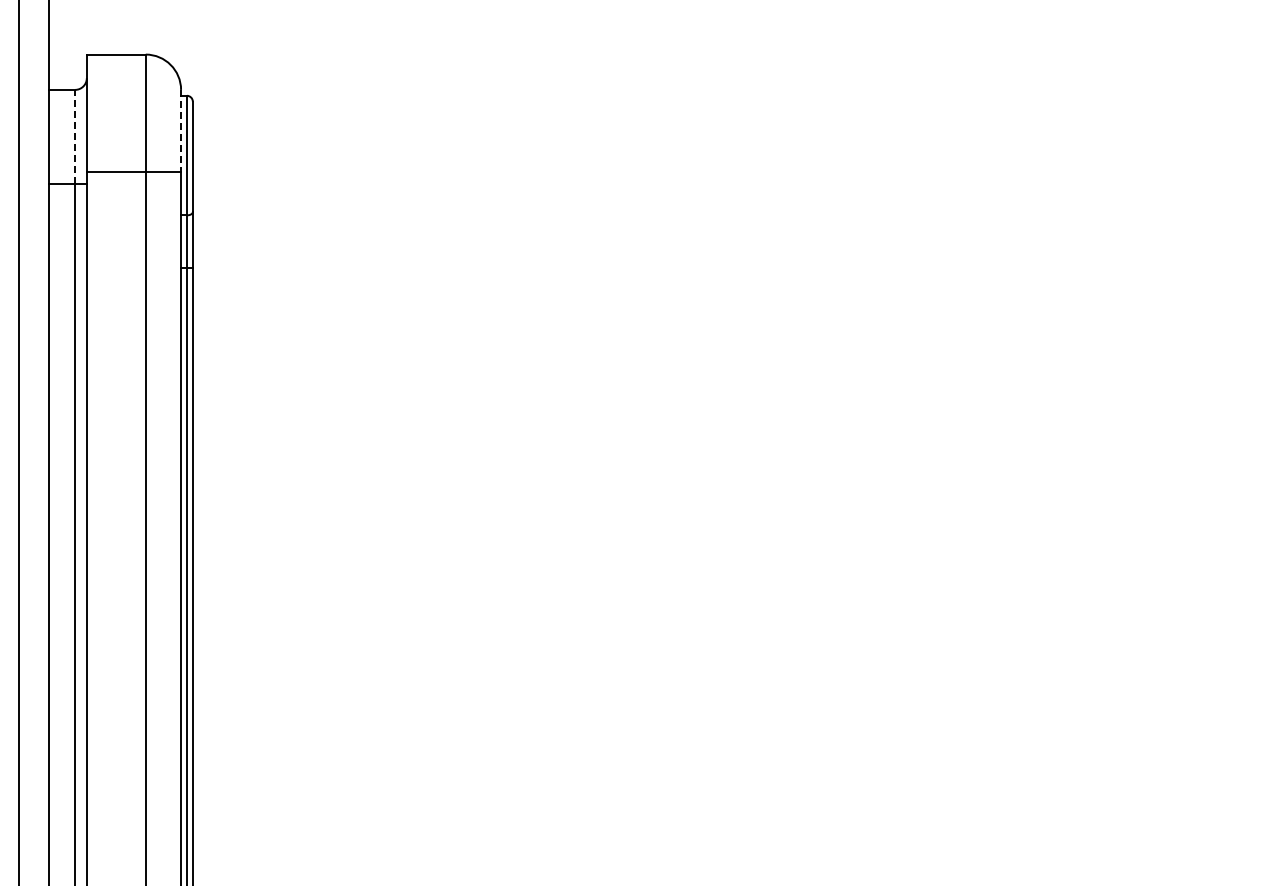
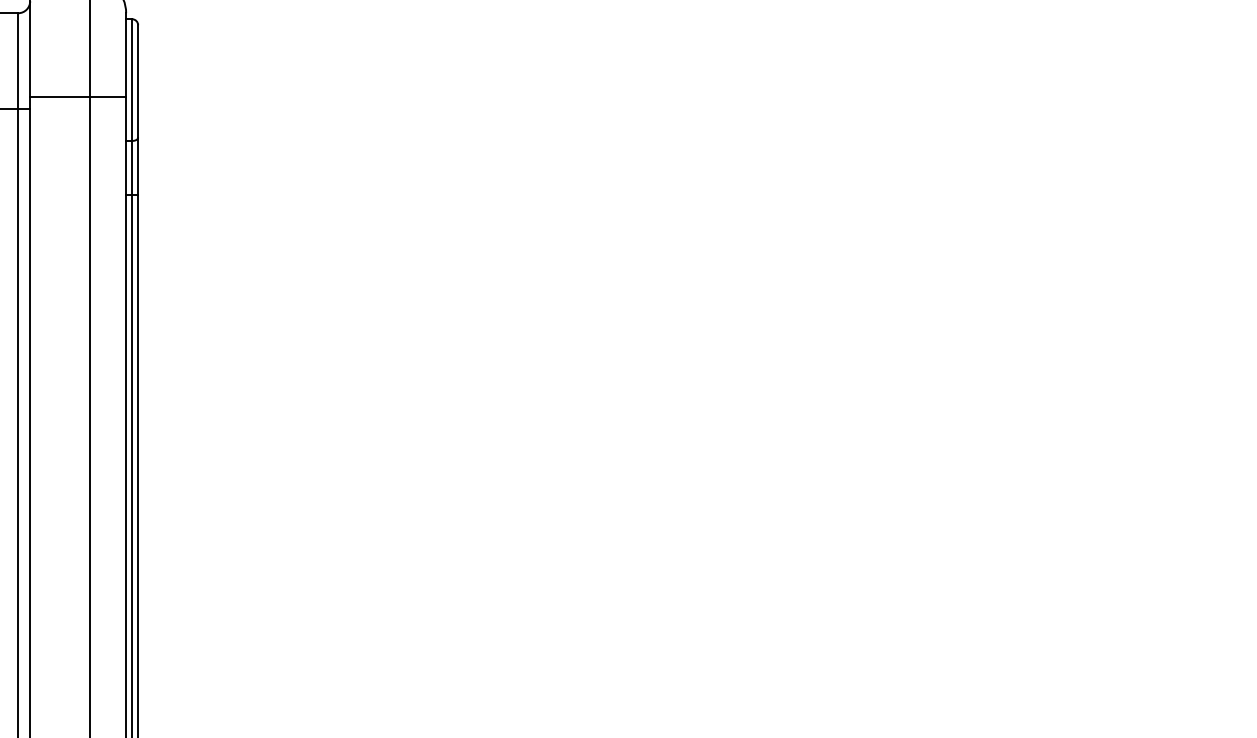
line: (181, 131) -> (126, 55), dashed -> solid
line: (75, 136) -> (18, 60), dashed -> solid

